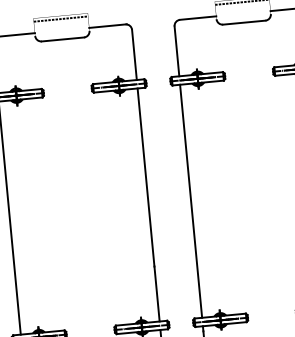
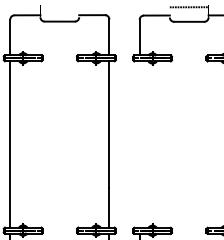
line: (60, 19) -> (59, 7), removed
line: (190, 201) -> (139, 144), removed

